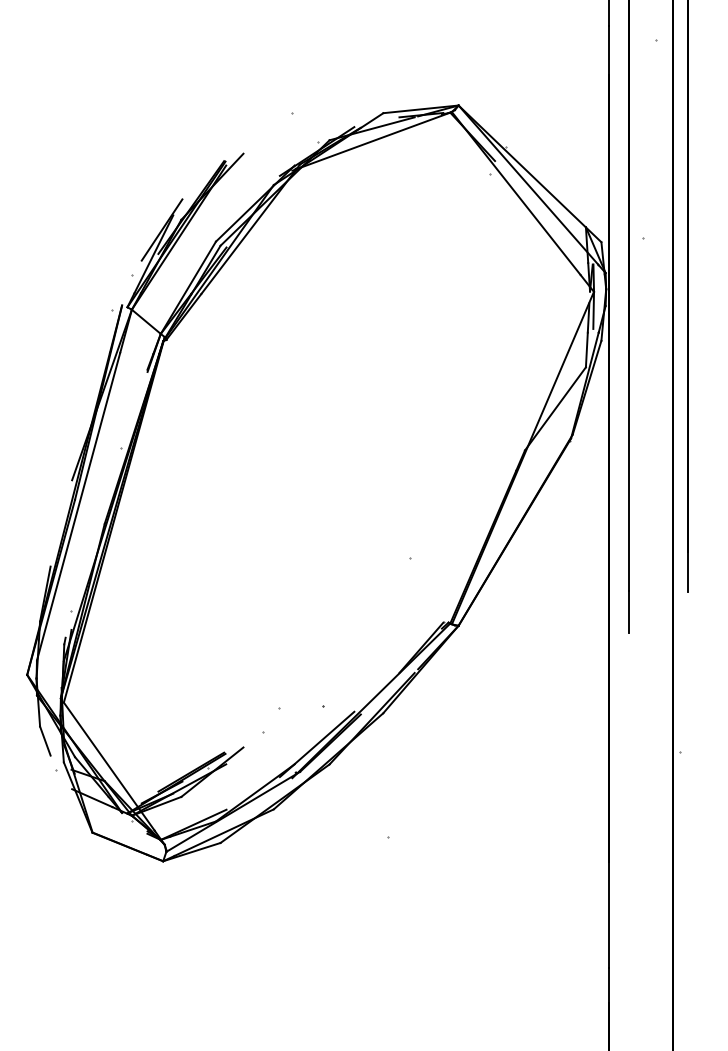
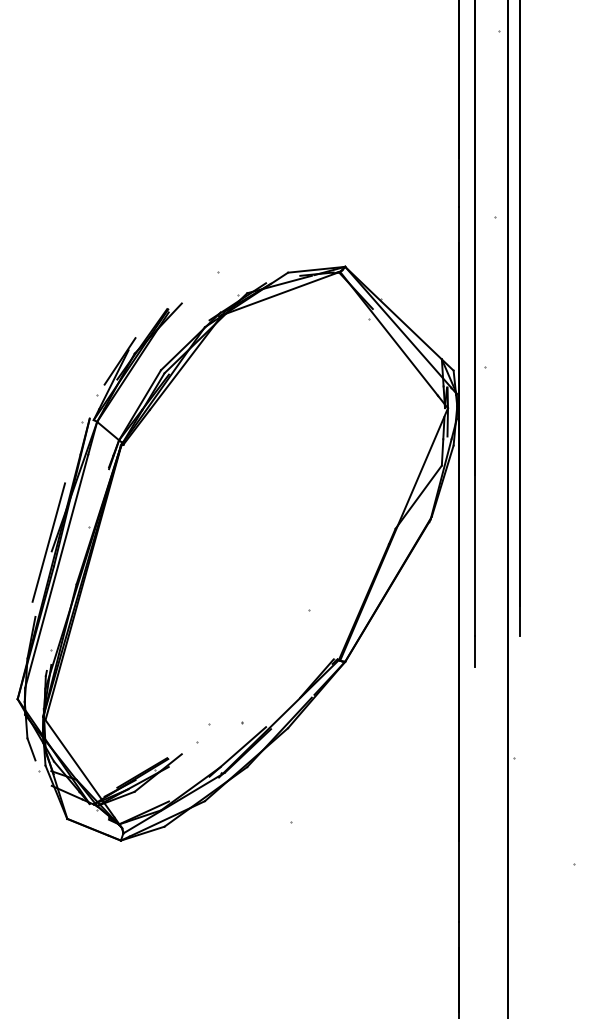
line: (67, 468) -> (48, 542), added

